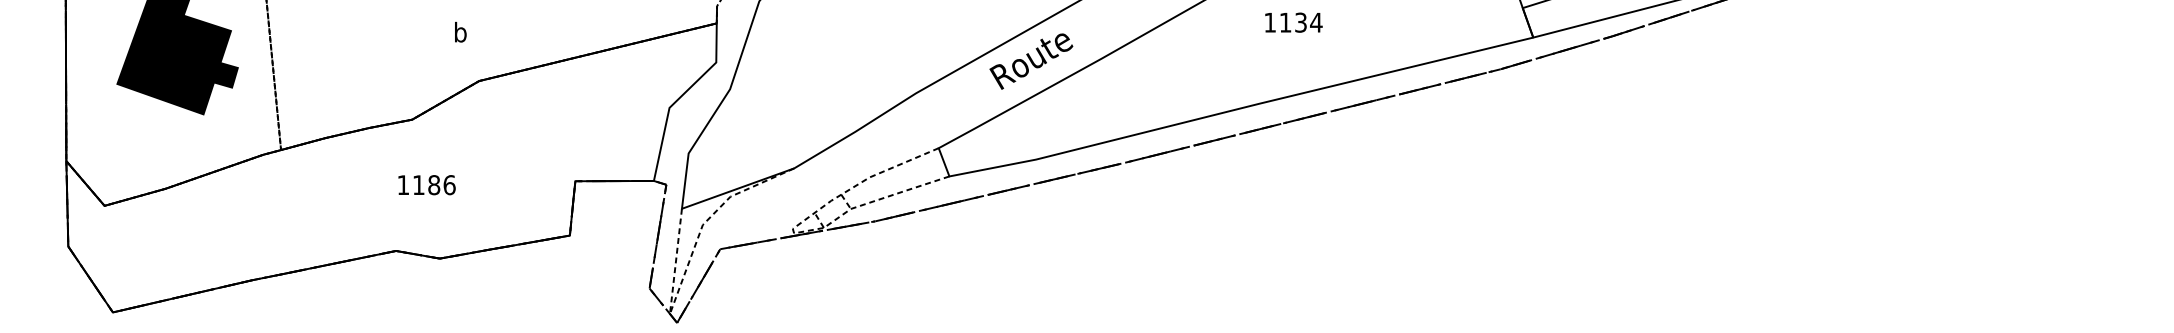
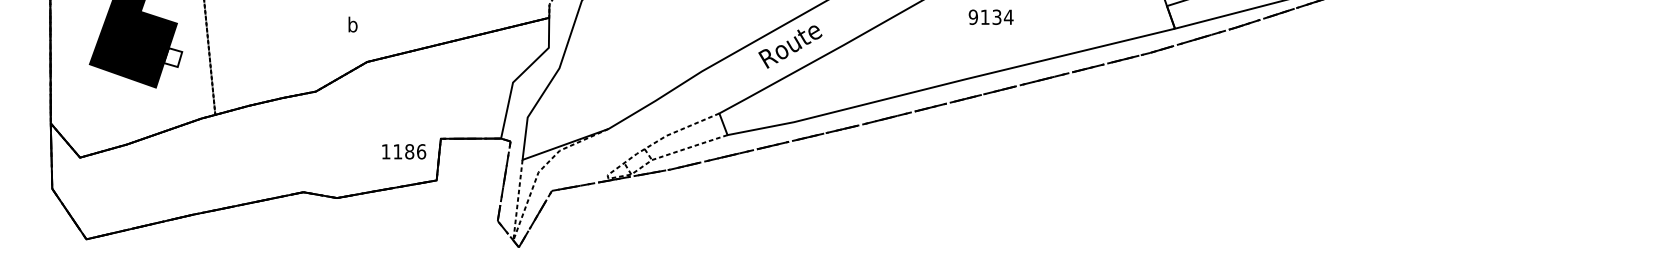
text: (1269, 21) -> (972, 16), 1134 -> 9134
fill: (225, 75) -> (172, 57), removed
text: (427, 184) -> (404, 151), moved

